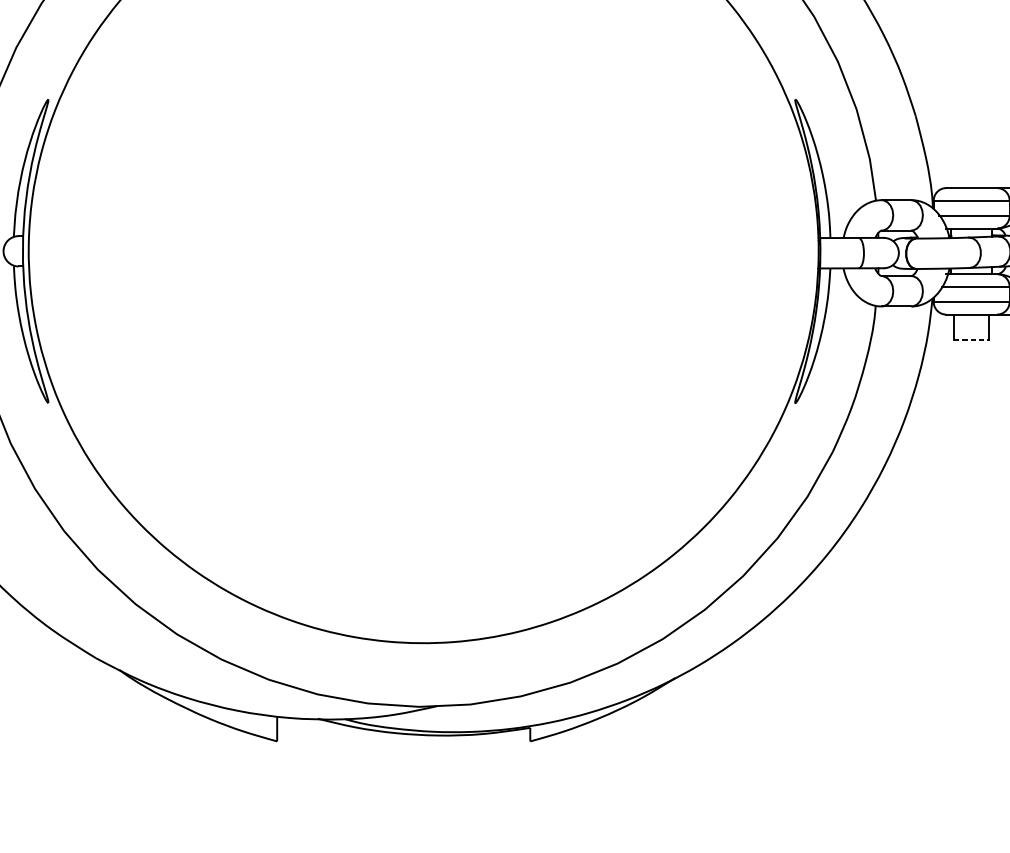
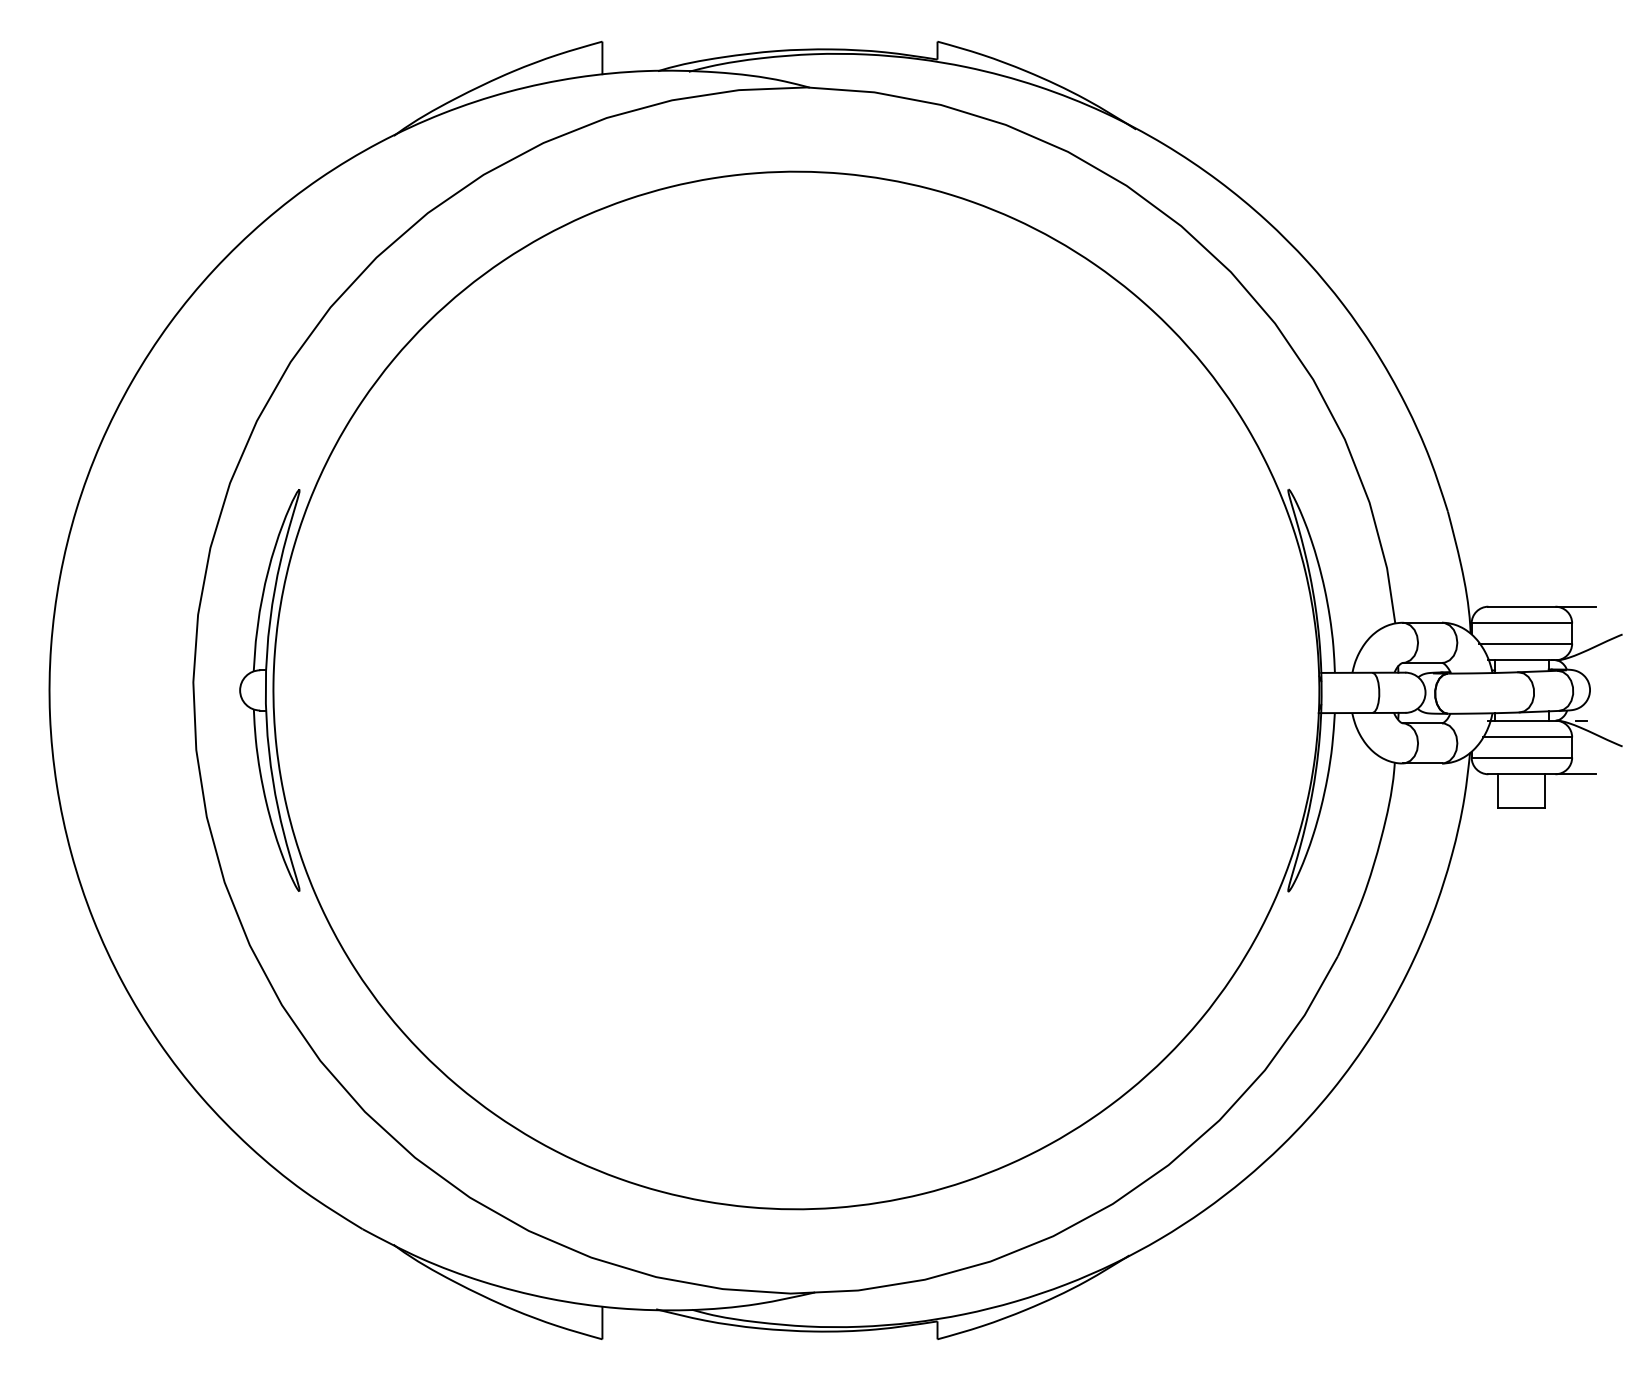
line: (972, 339) -> (1522, 807), dashed -> solid

